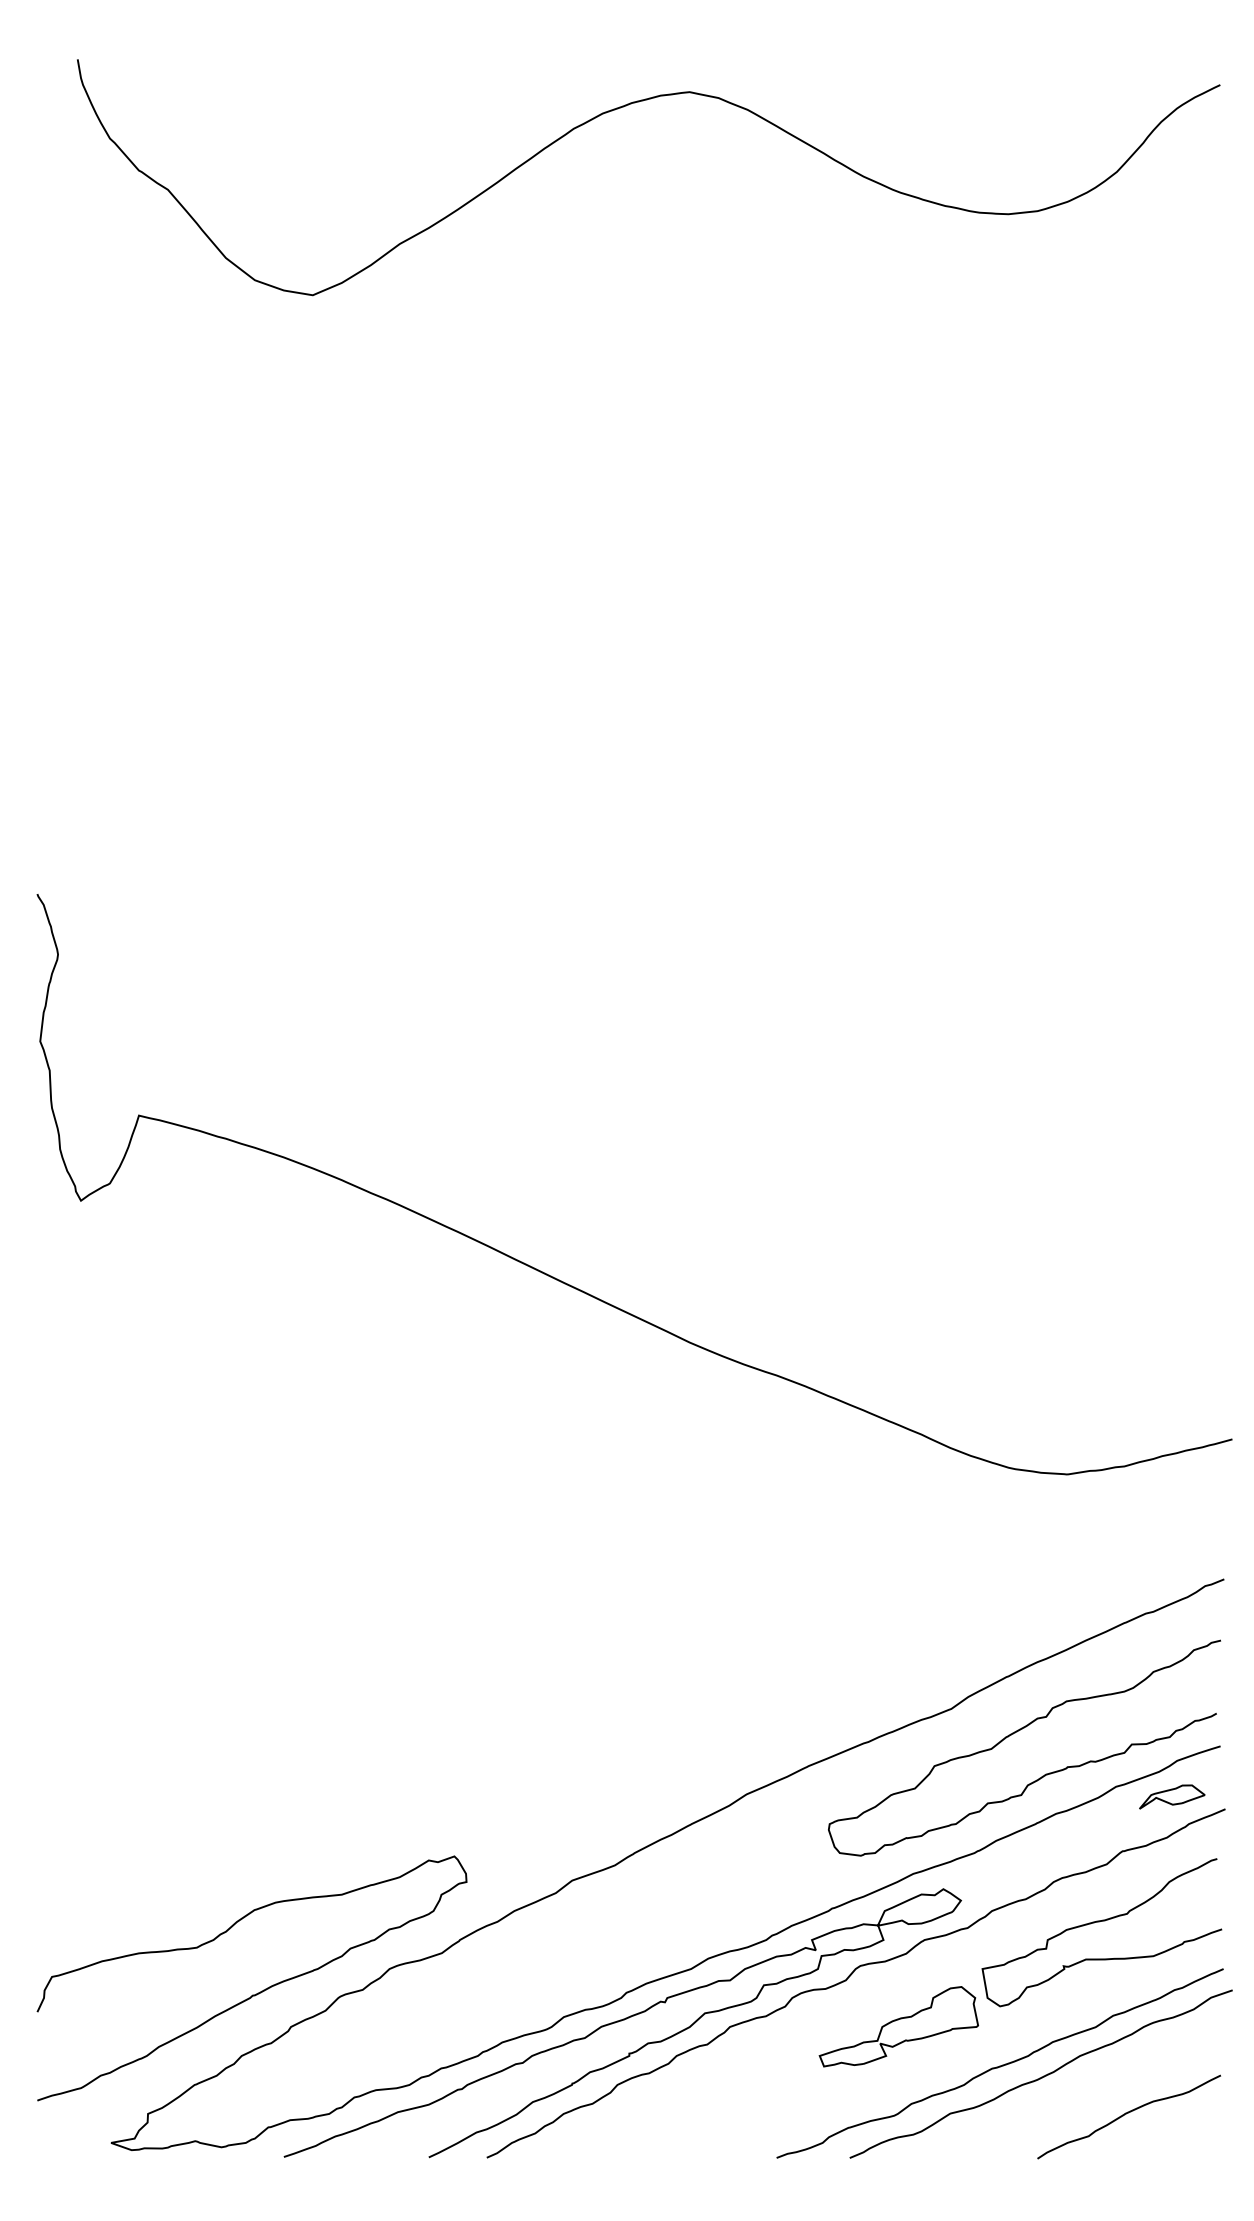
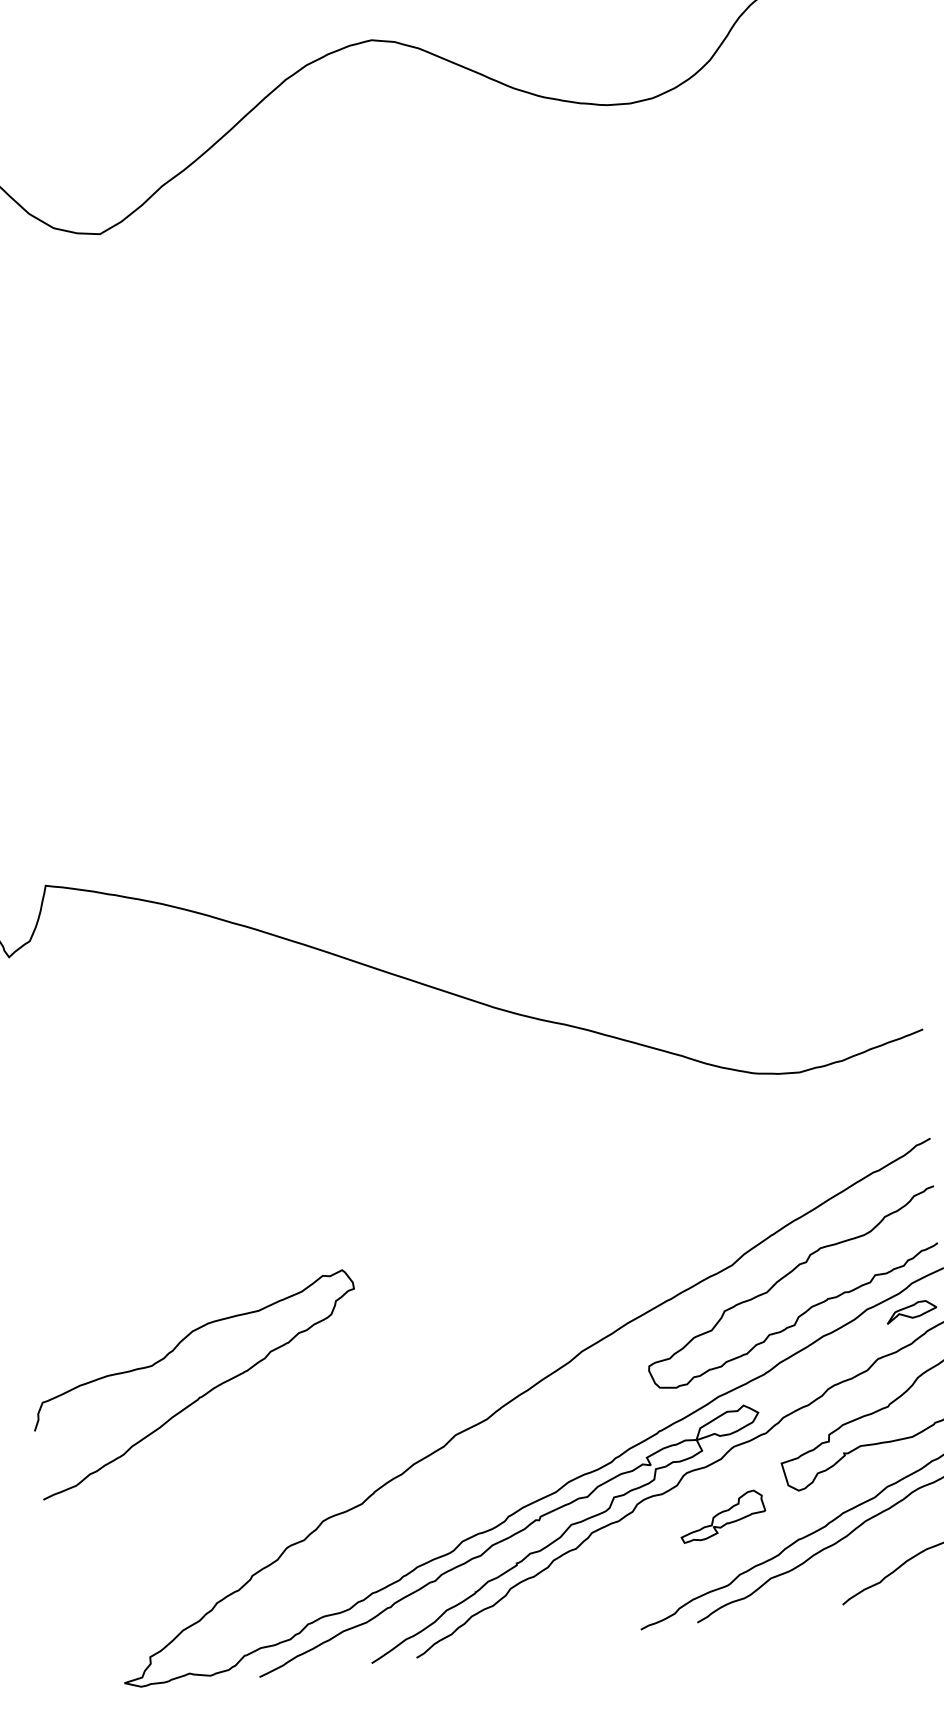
curve: (261, 1990) -> (206, 1392), moved
part: (898, 2026) -> (722, 1516), size x0.7

